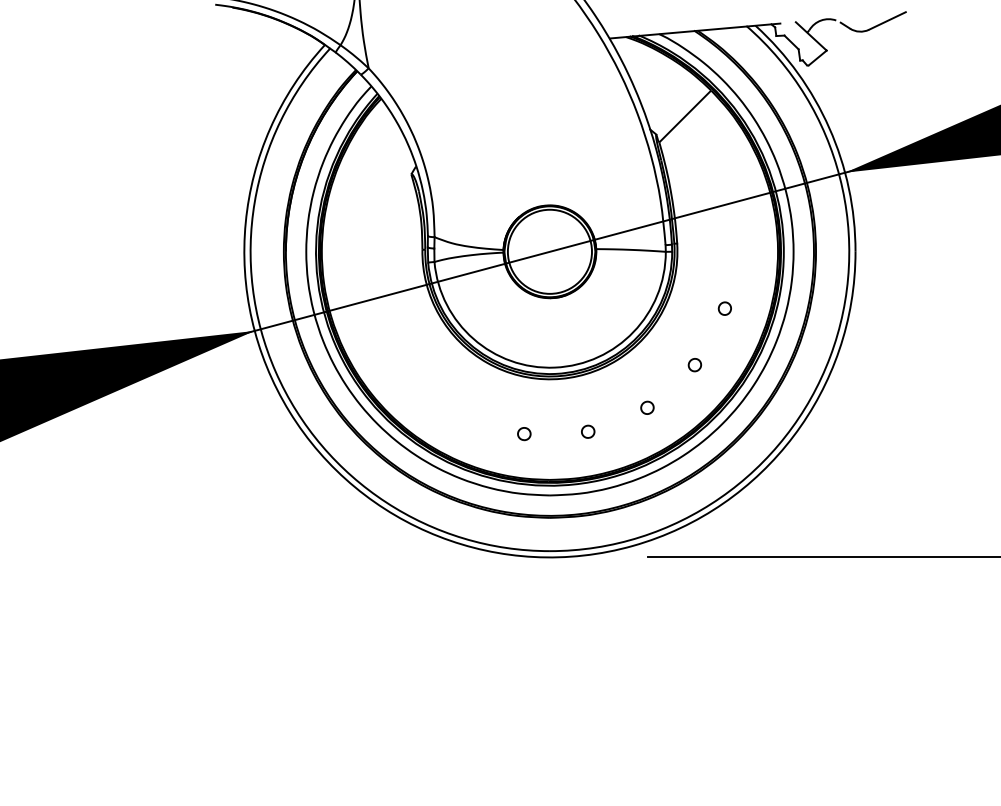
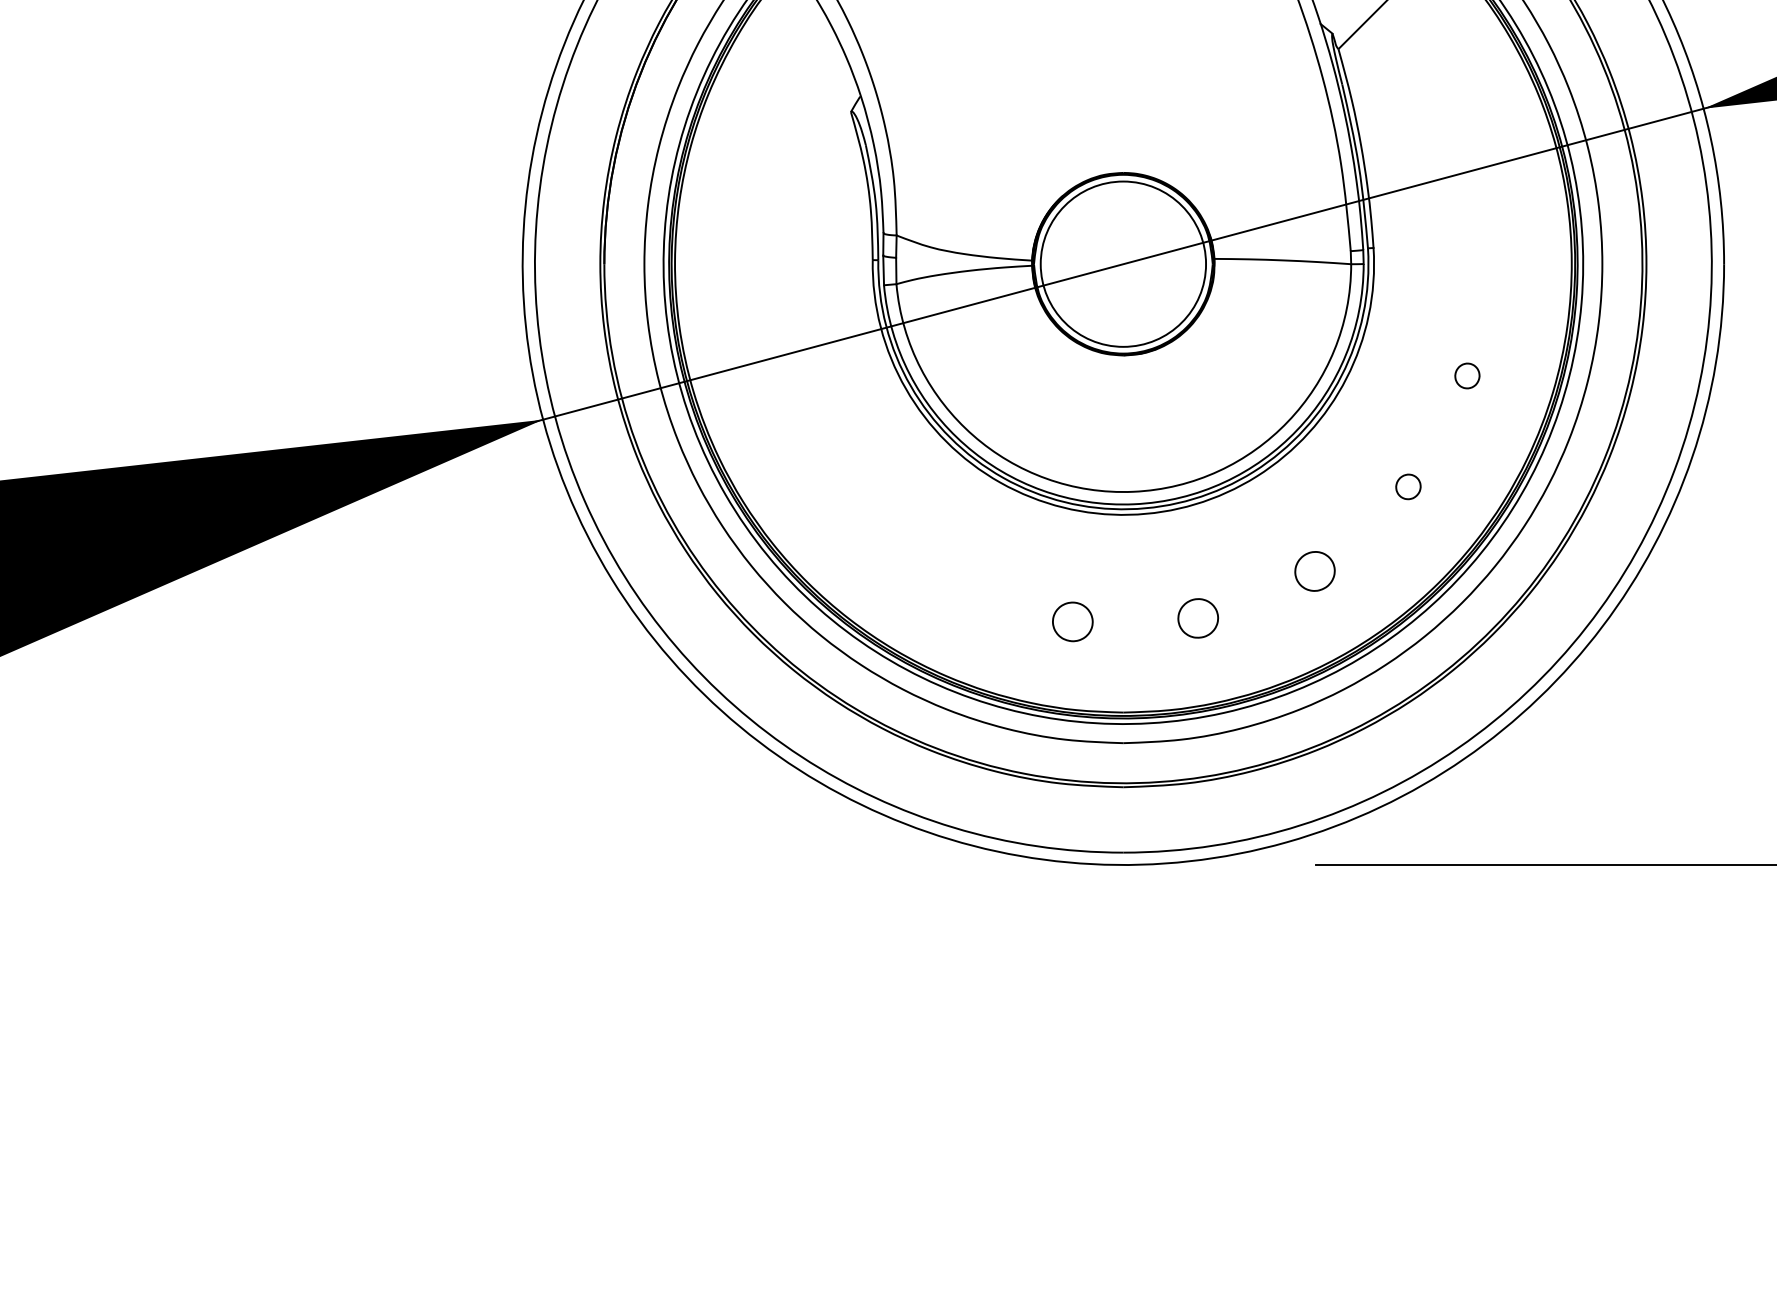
part: (647, 407) -> (1315, 570), size x1.6
part: (588, 431) -> (1199, 617), size x1.6
part: (524, 434) -> (1073, 623), size x1.6

